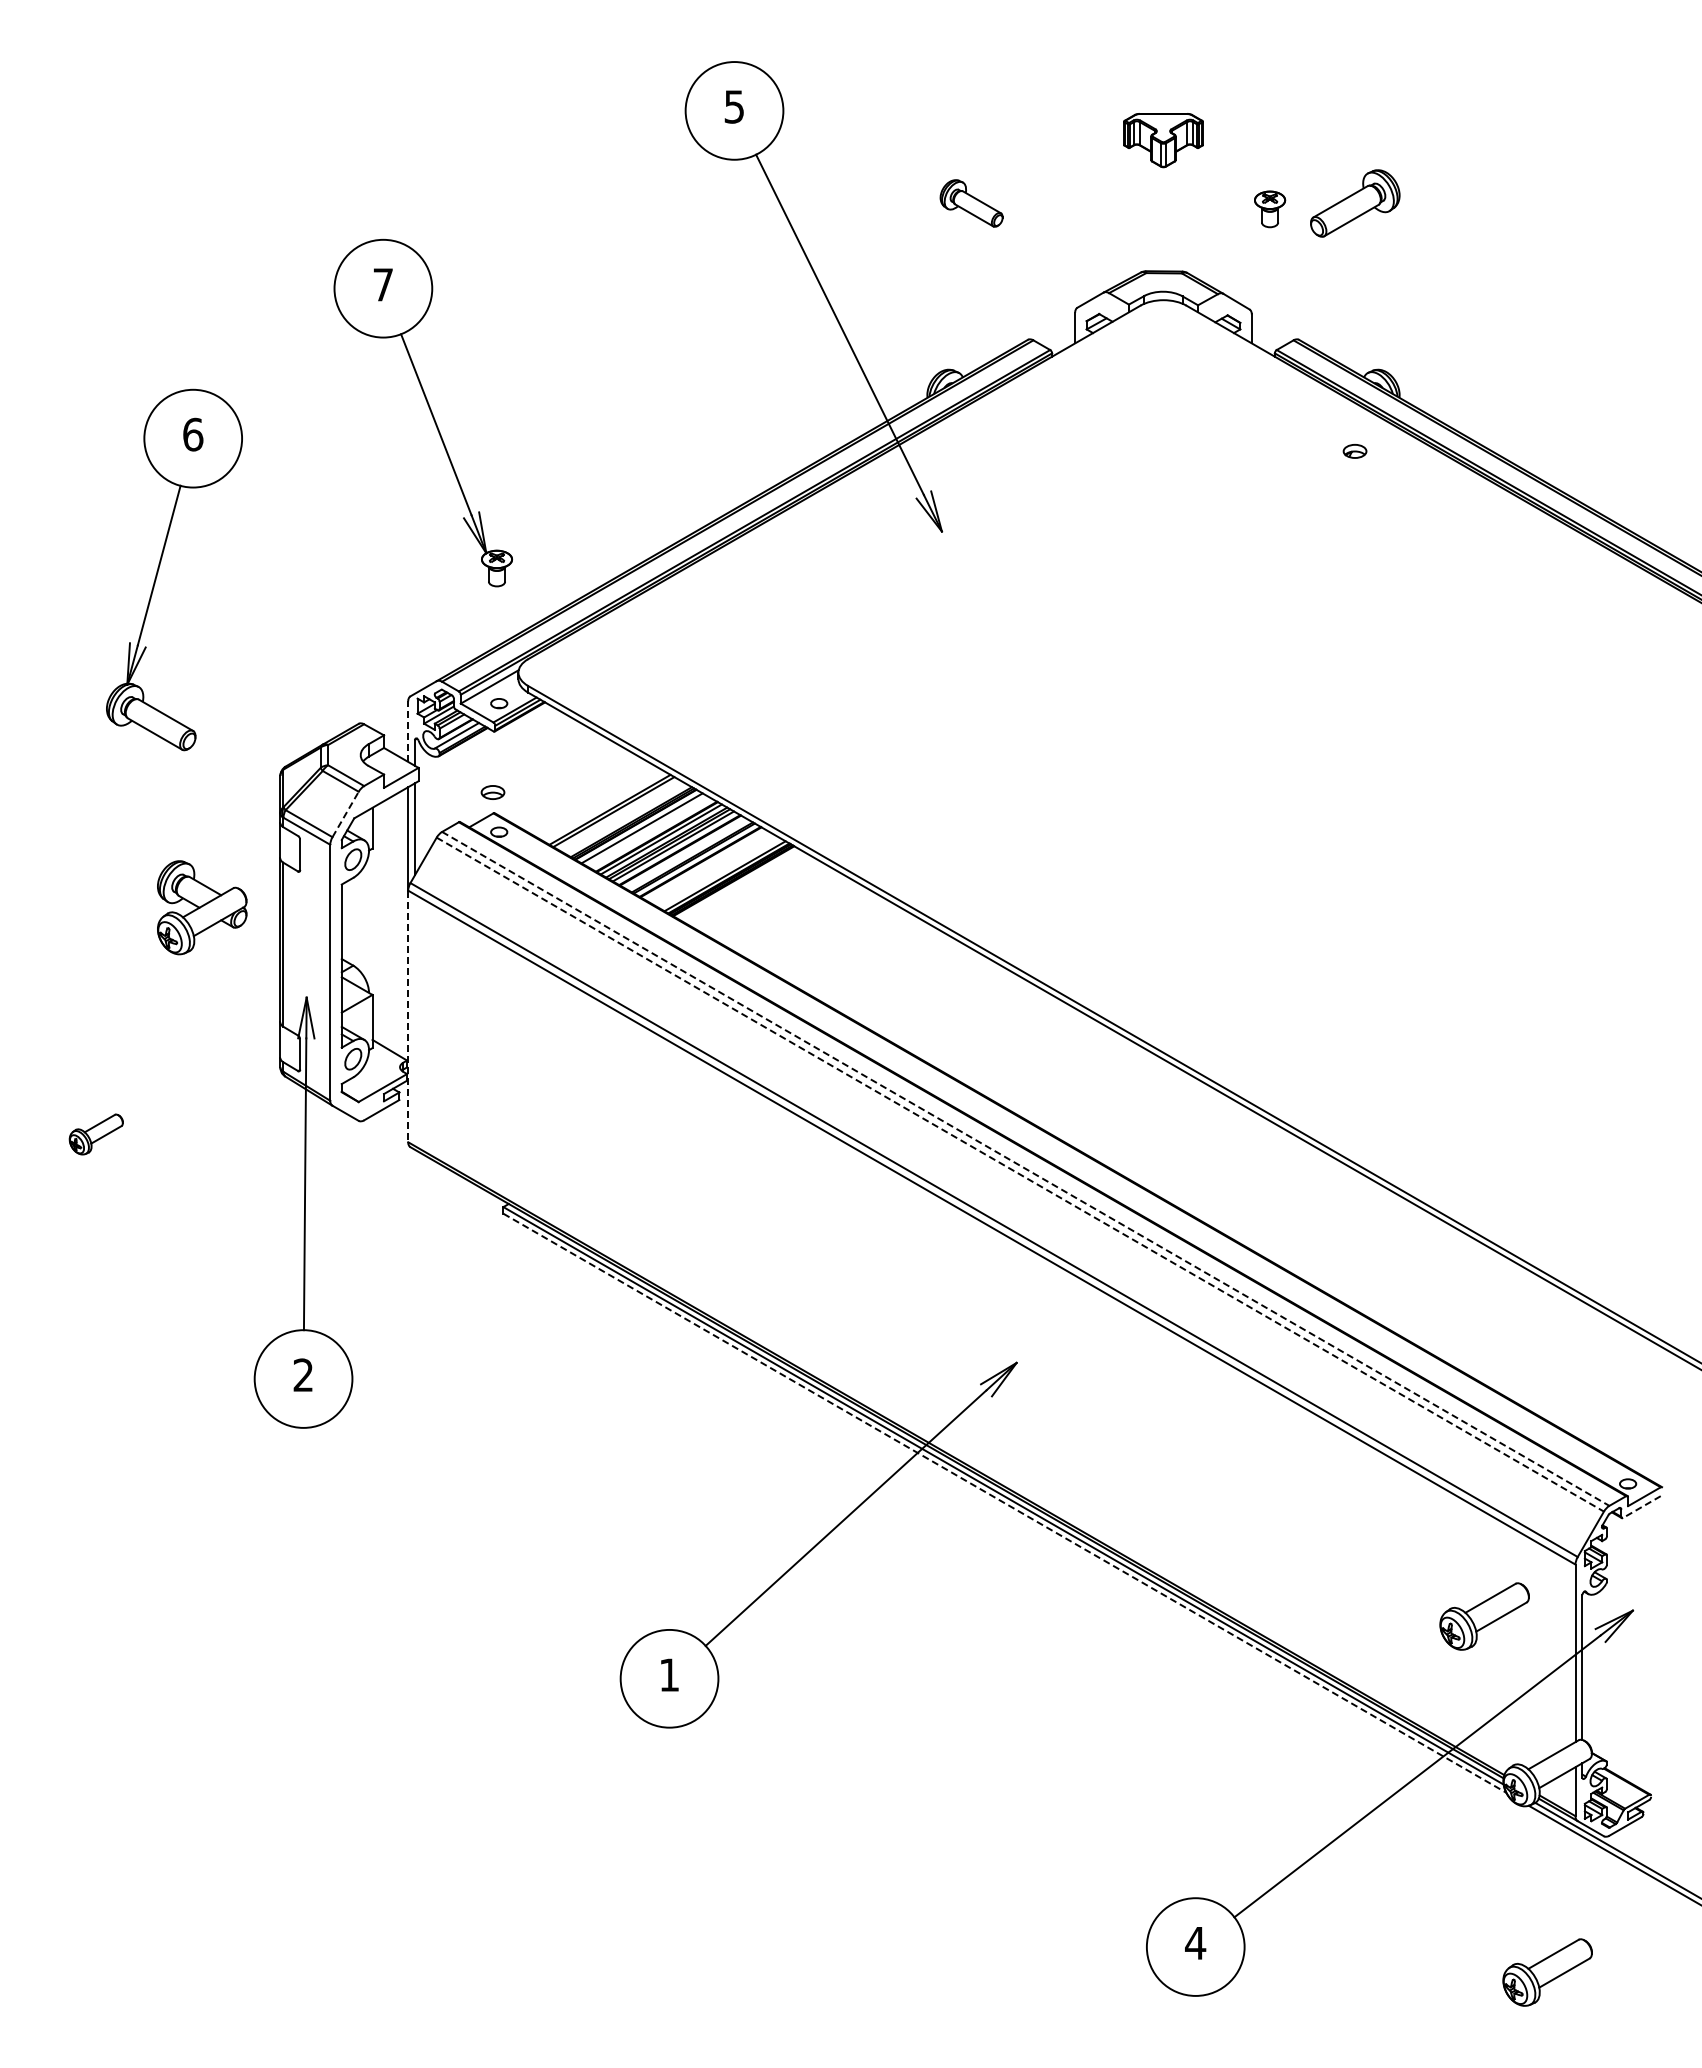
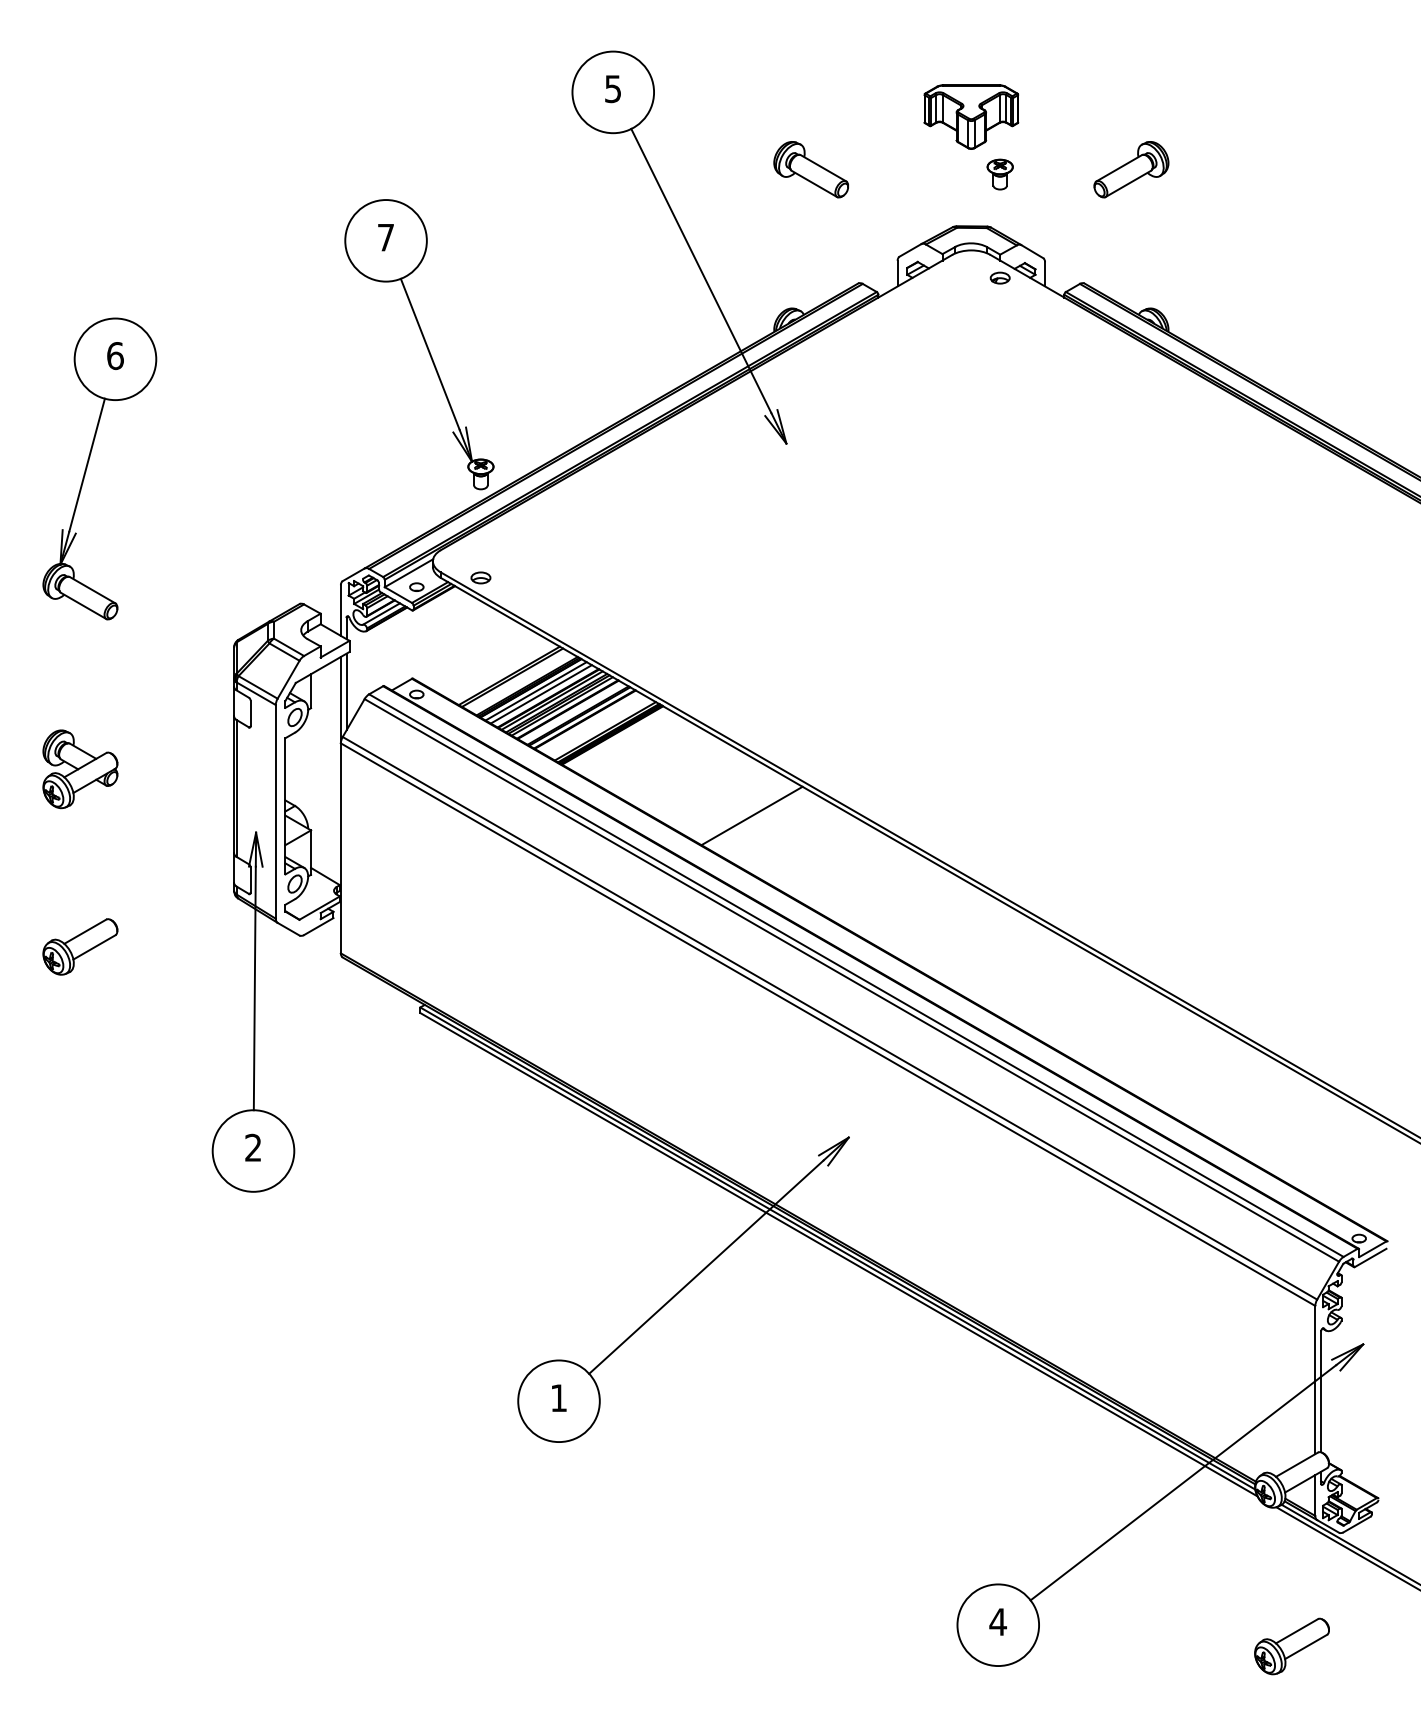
part: (1163, 140) -> (971, 117), size x1.43
part: (971, 203) -> (811, 169), size x1.43
part: (1270, 209) -> (1000, 174), moved
part: (429, 410) -> (424, 342), moved
part: (1354, 451) -> (999, 278), moved
part: (160, 565) -> (88, 465), moved
line: (408, 731) -> (341, 610), dashed -> solid
part: (492, 792) -> (480, 577), moved
line: (345, 814) -> (288, 679), dashed -> solid
line: (647, 831) -> (540, 693), added
part: (202, 907) -> (80, 769), moved
line: (900, 977) -> (751, 815), added
line: (408, 1016) -> (341, 848), dashed -> solid
part: (96, 1134) -> (80, 946), size x1.67
line: (1025, 1168) -> (856, 975), dashed -> solid
line: (1020, 1174) -> (851, 980), dashed -> solid
line: (1005, 1503) -> (839, 1254), dashed -> solid
line: (1641, 1507) -> (1370, 1258), dashed -> solid
part: (1484, 1616) -> (1239, 1349), removed

